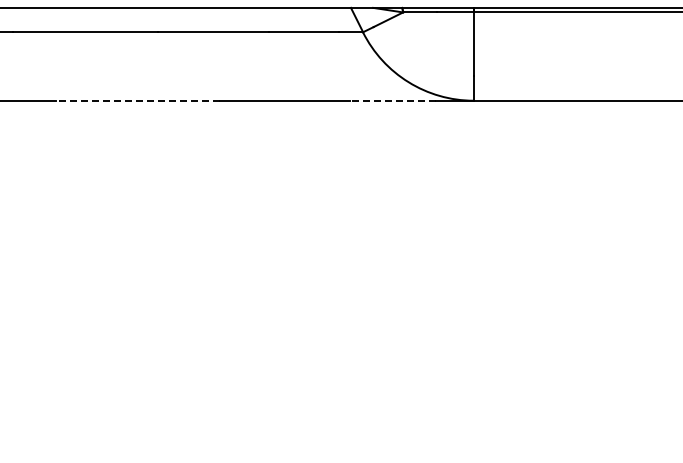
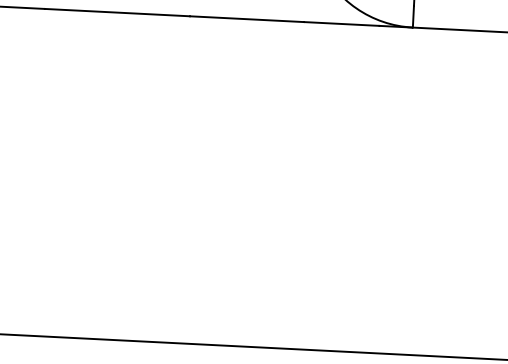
line: (137, 100) -> (117, 12), dashed -> solid
line: (392, 100) -> (341, 23), dashed -> solid

